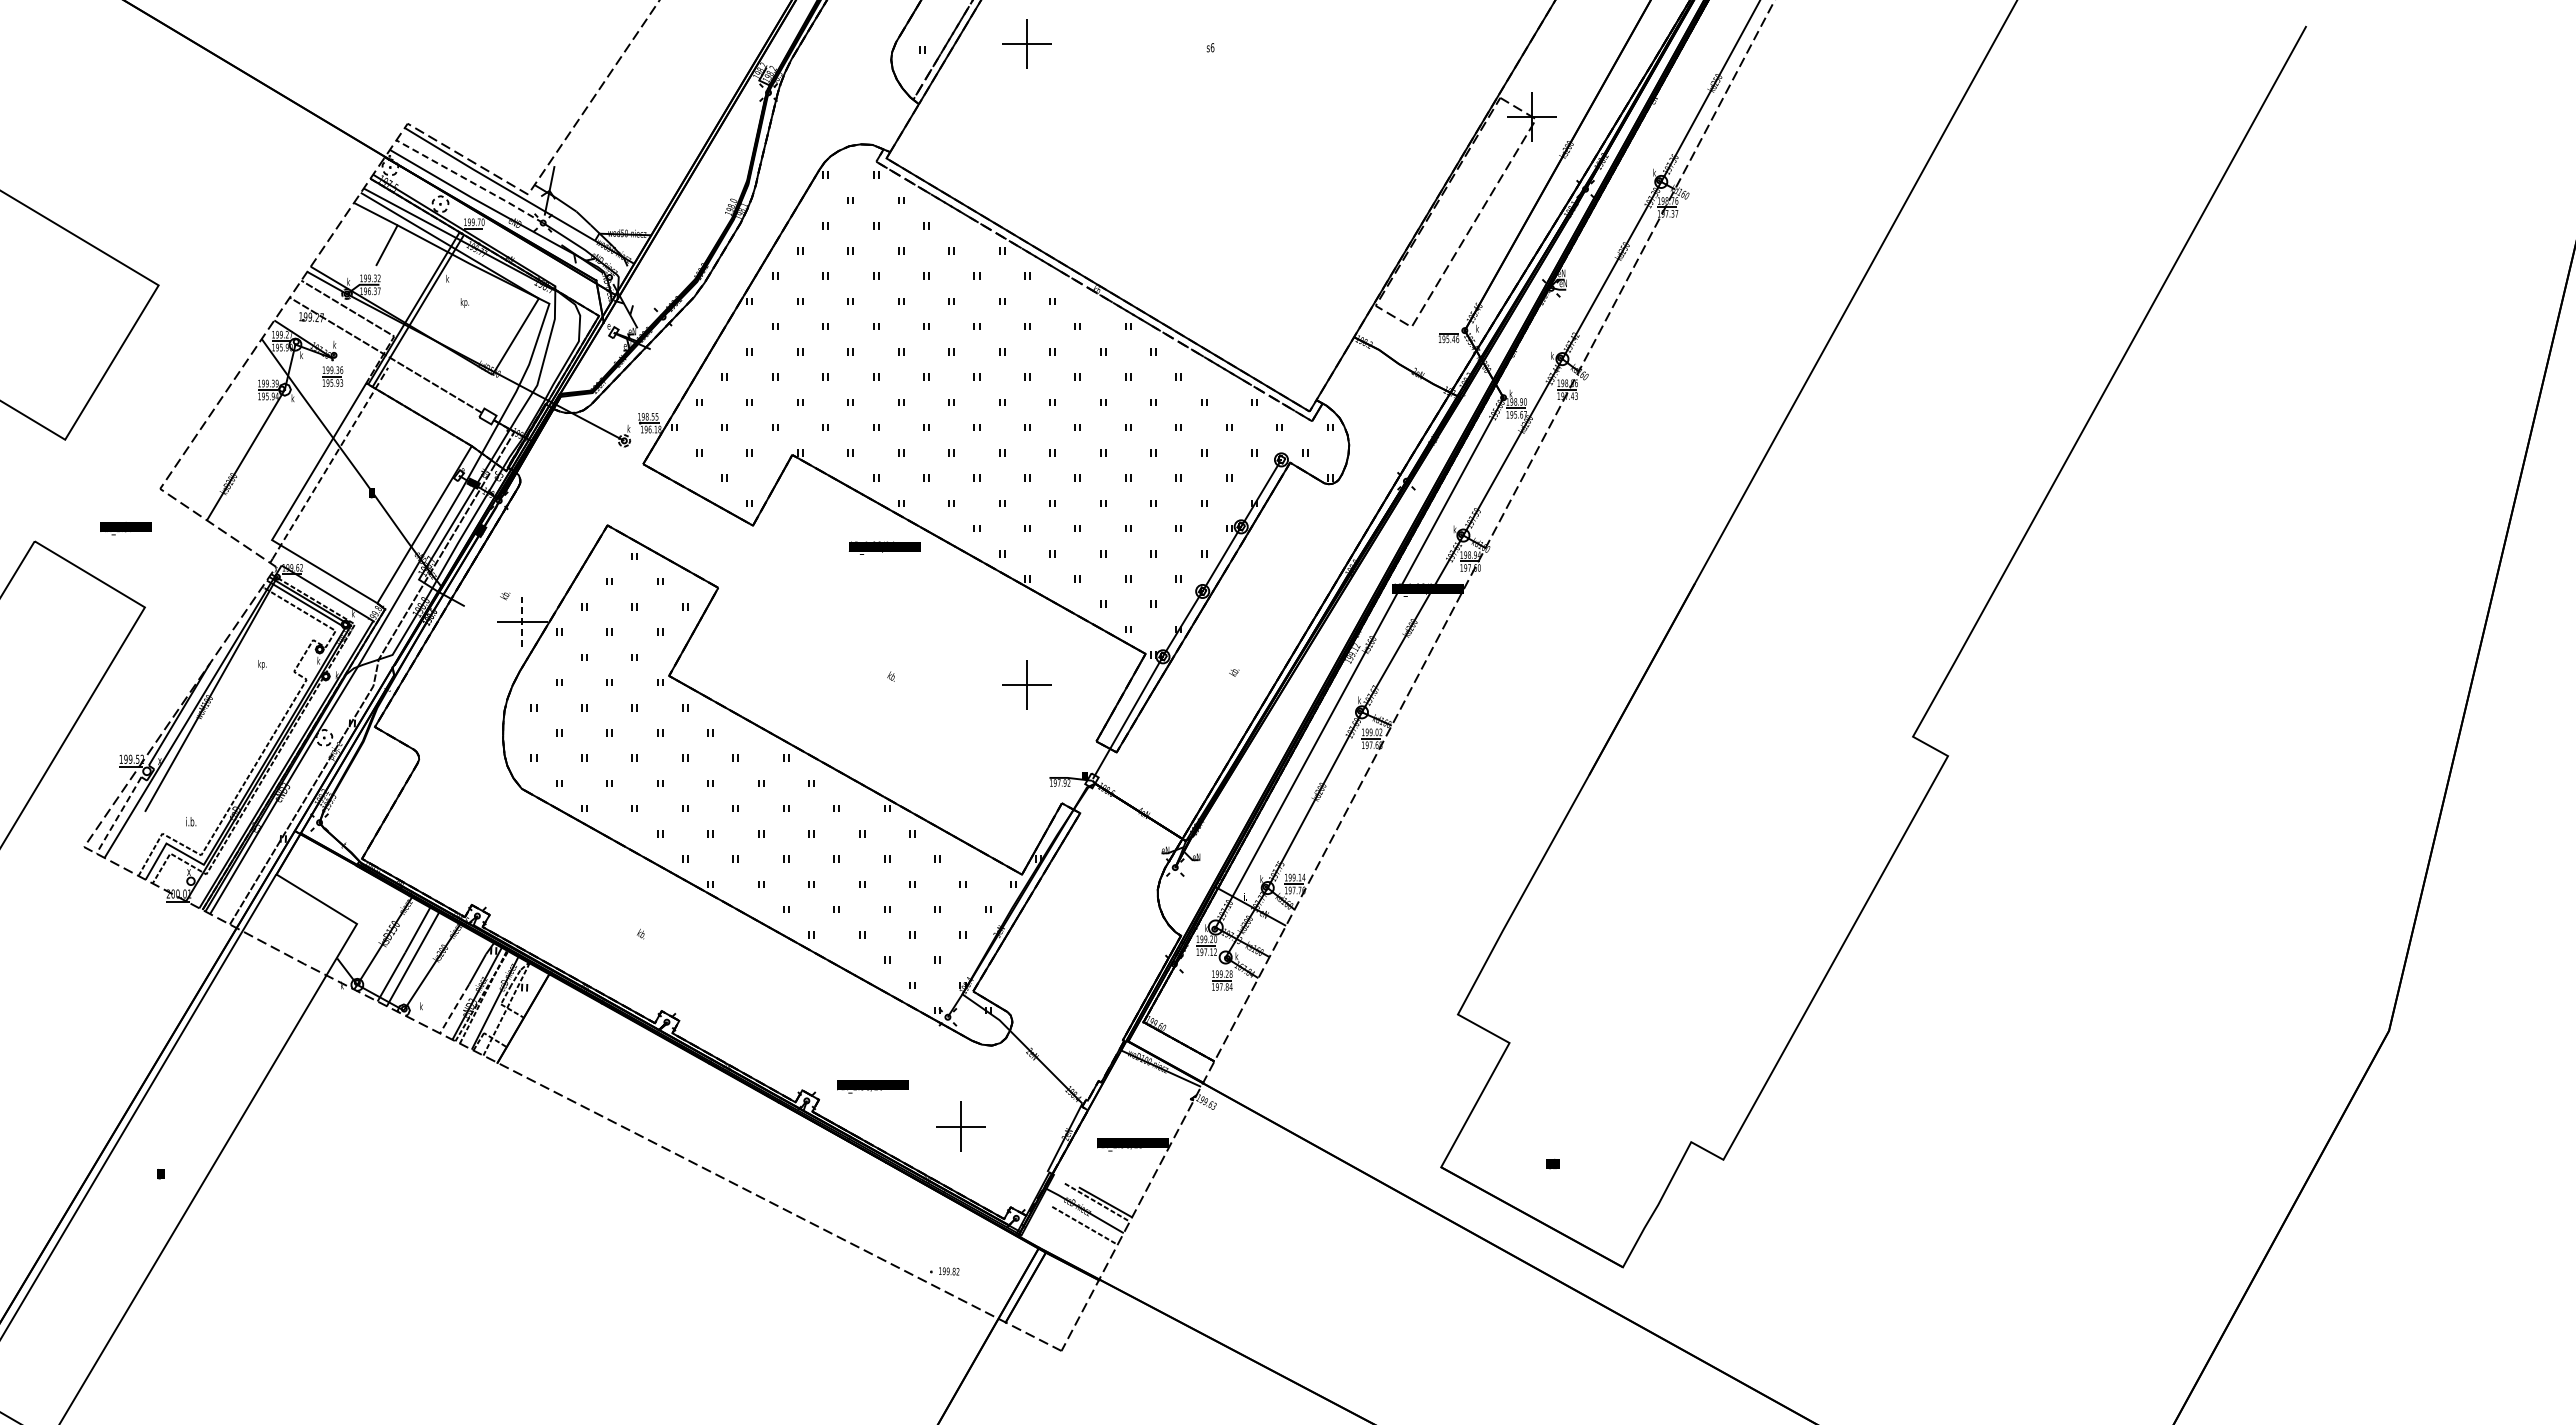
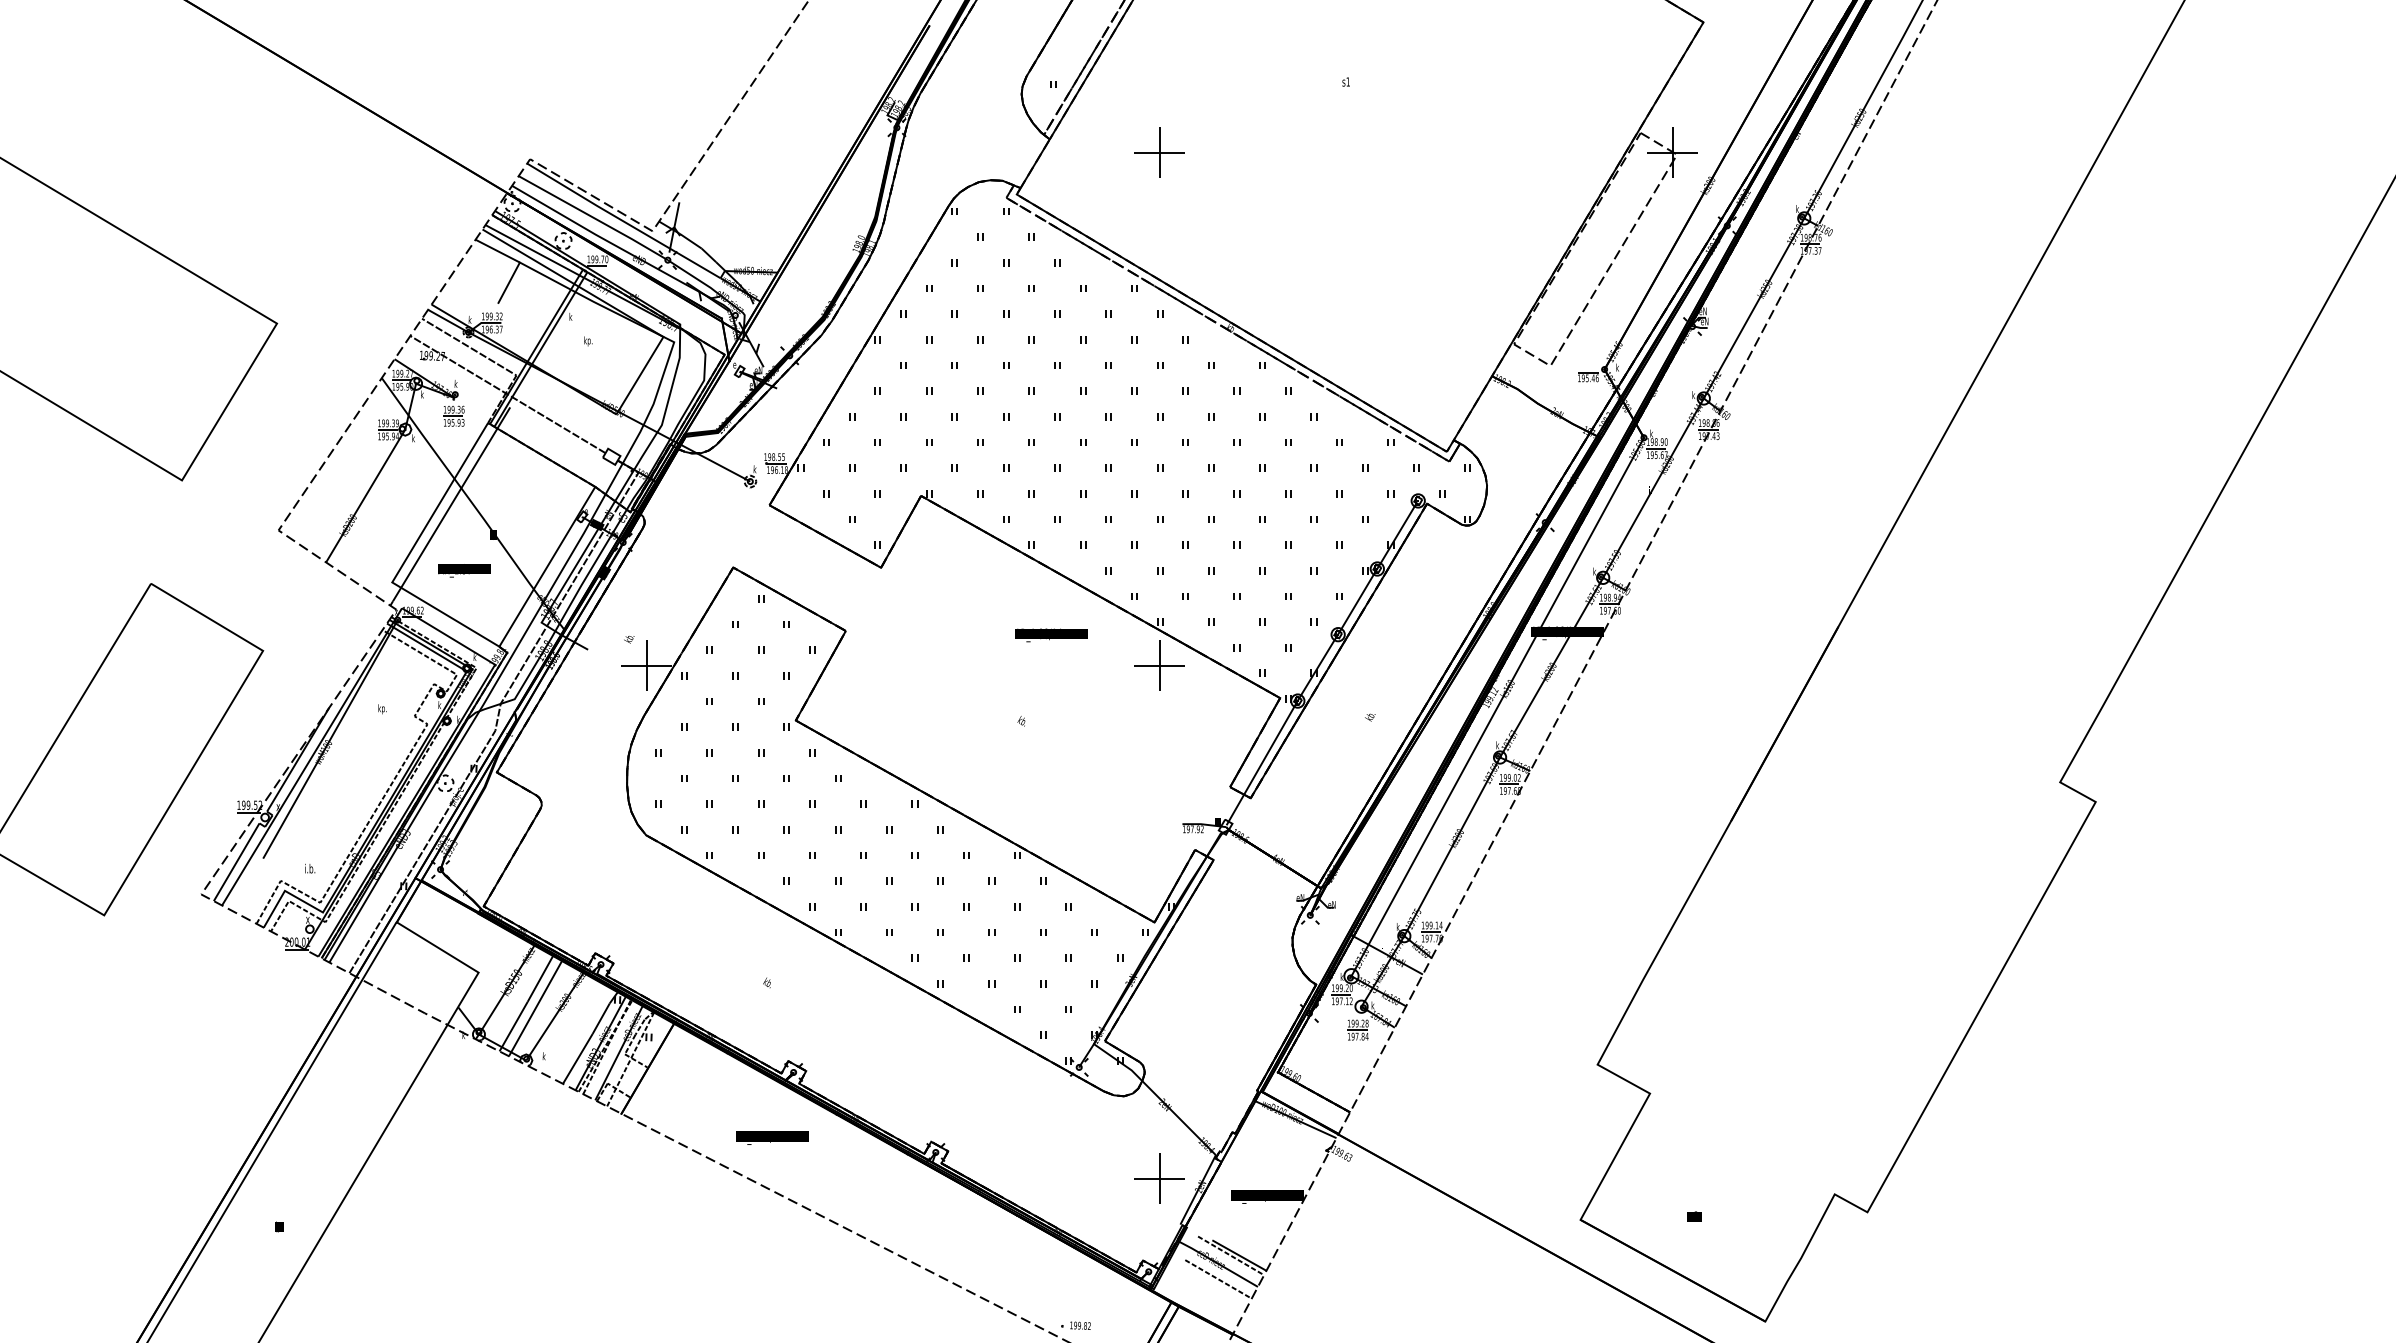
part: (1026, 43) -> (1159, 151), moved
text: (1212, 47) -> (1348, 81), s6 -> s1
line: (470, 181) -> (593, 217), dashed -> solid
line: (330, 462) -> (451, 503), dashed -> solid
text: (125, 528) -> (463, 570), moved
text: (884, 547) -> (1051, 634), moved
line: (522, 621) -> (646, 665), dashed -> solid
part: (1026, 684) -> (1159, 665), moved
line: (118, 815) -> (236, 862), dashed -> solid
line: (454, 1008) -> (577, 1058), dashed -> solid
text: (872, 1086) -> (771, 1137), moved
part: (960, 1126) -> (1159, 1178), moved

